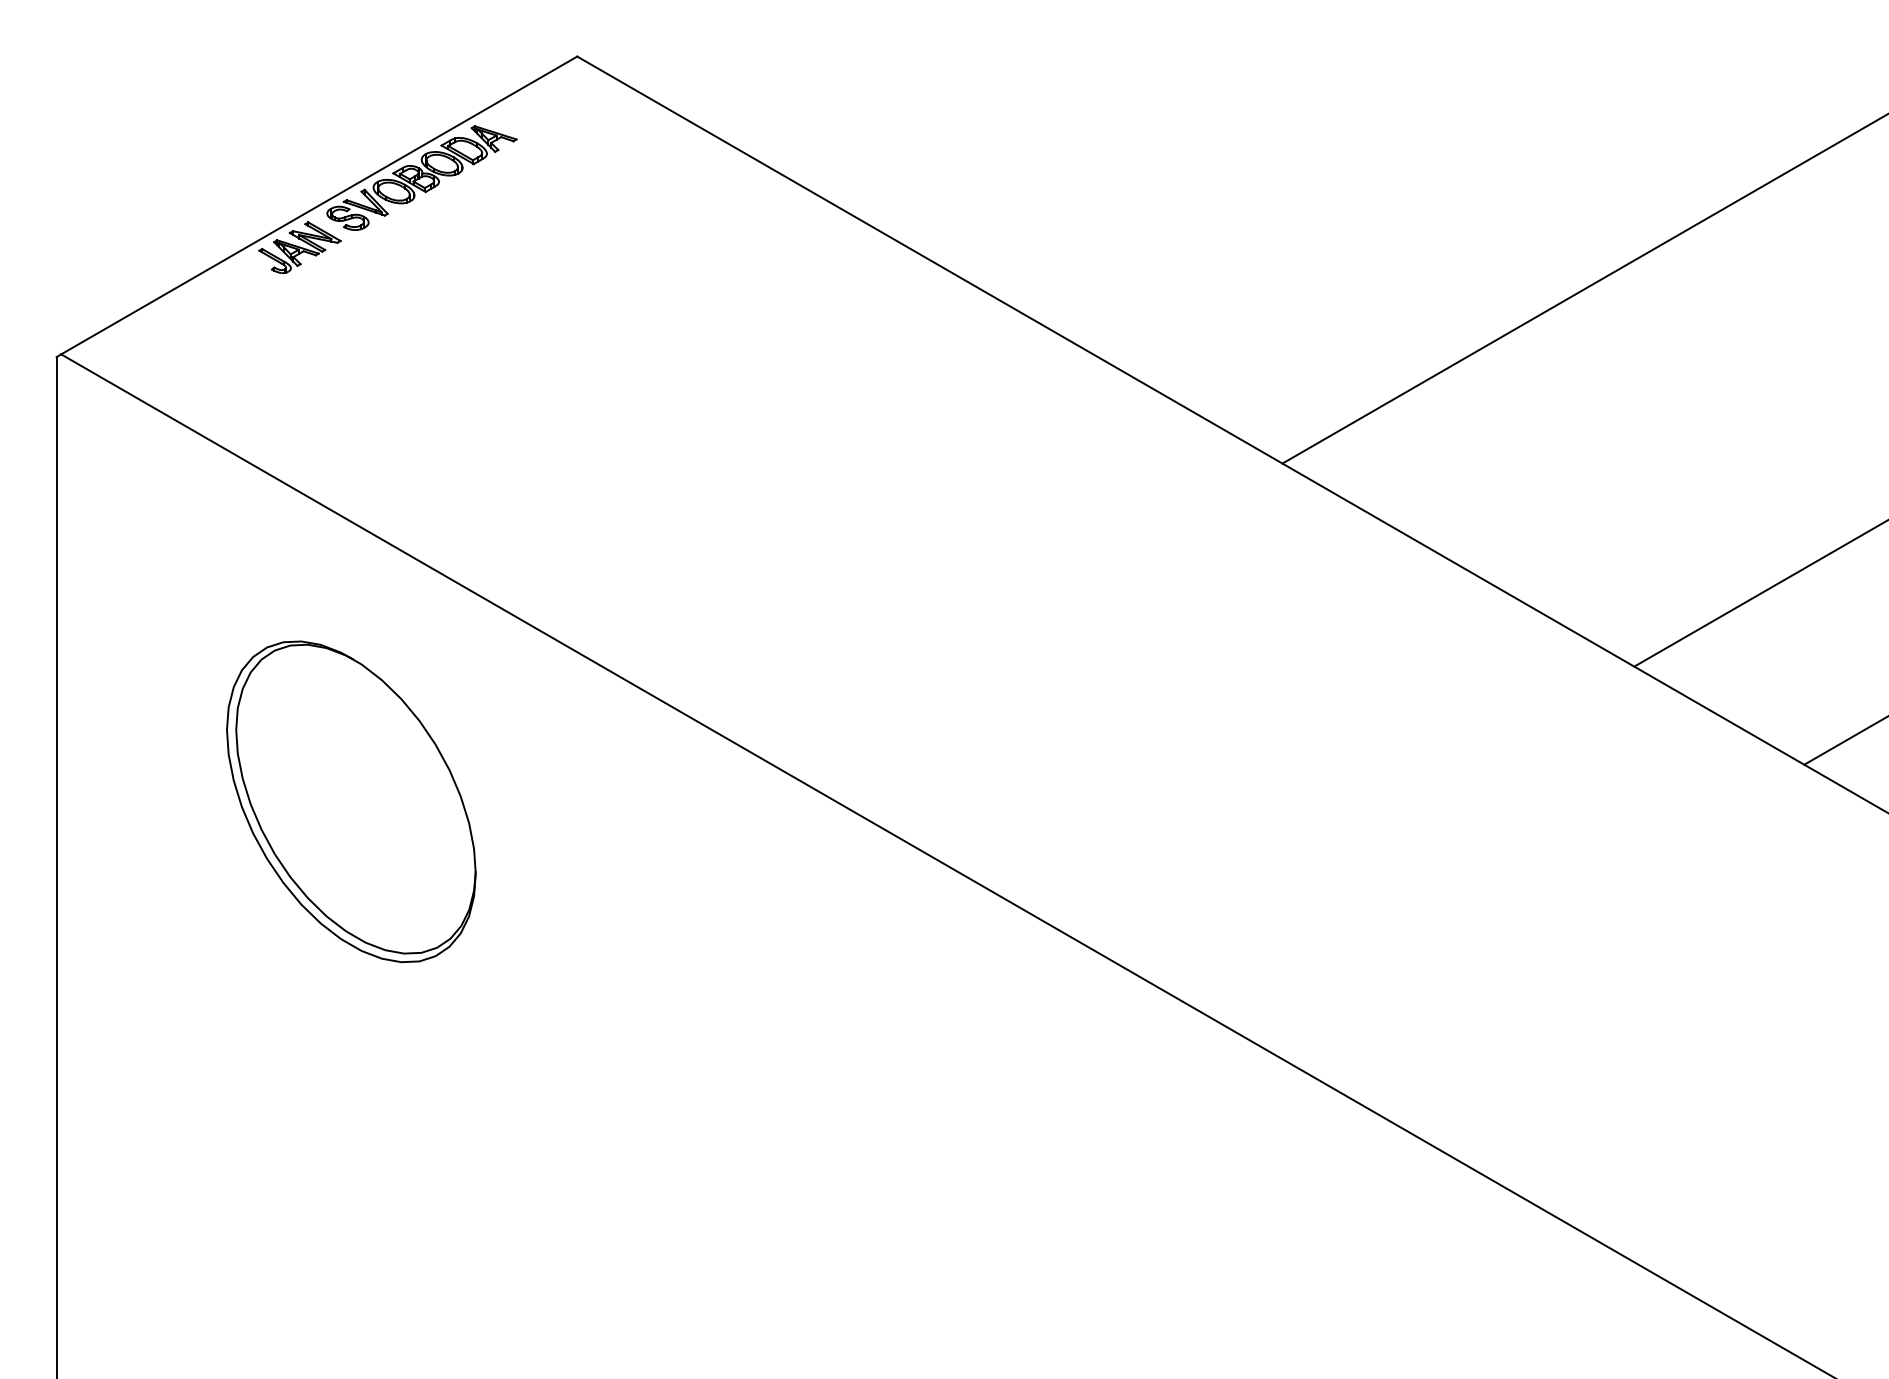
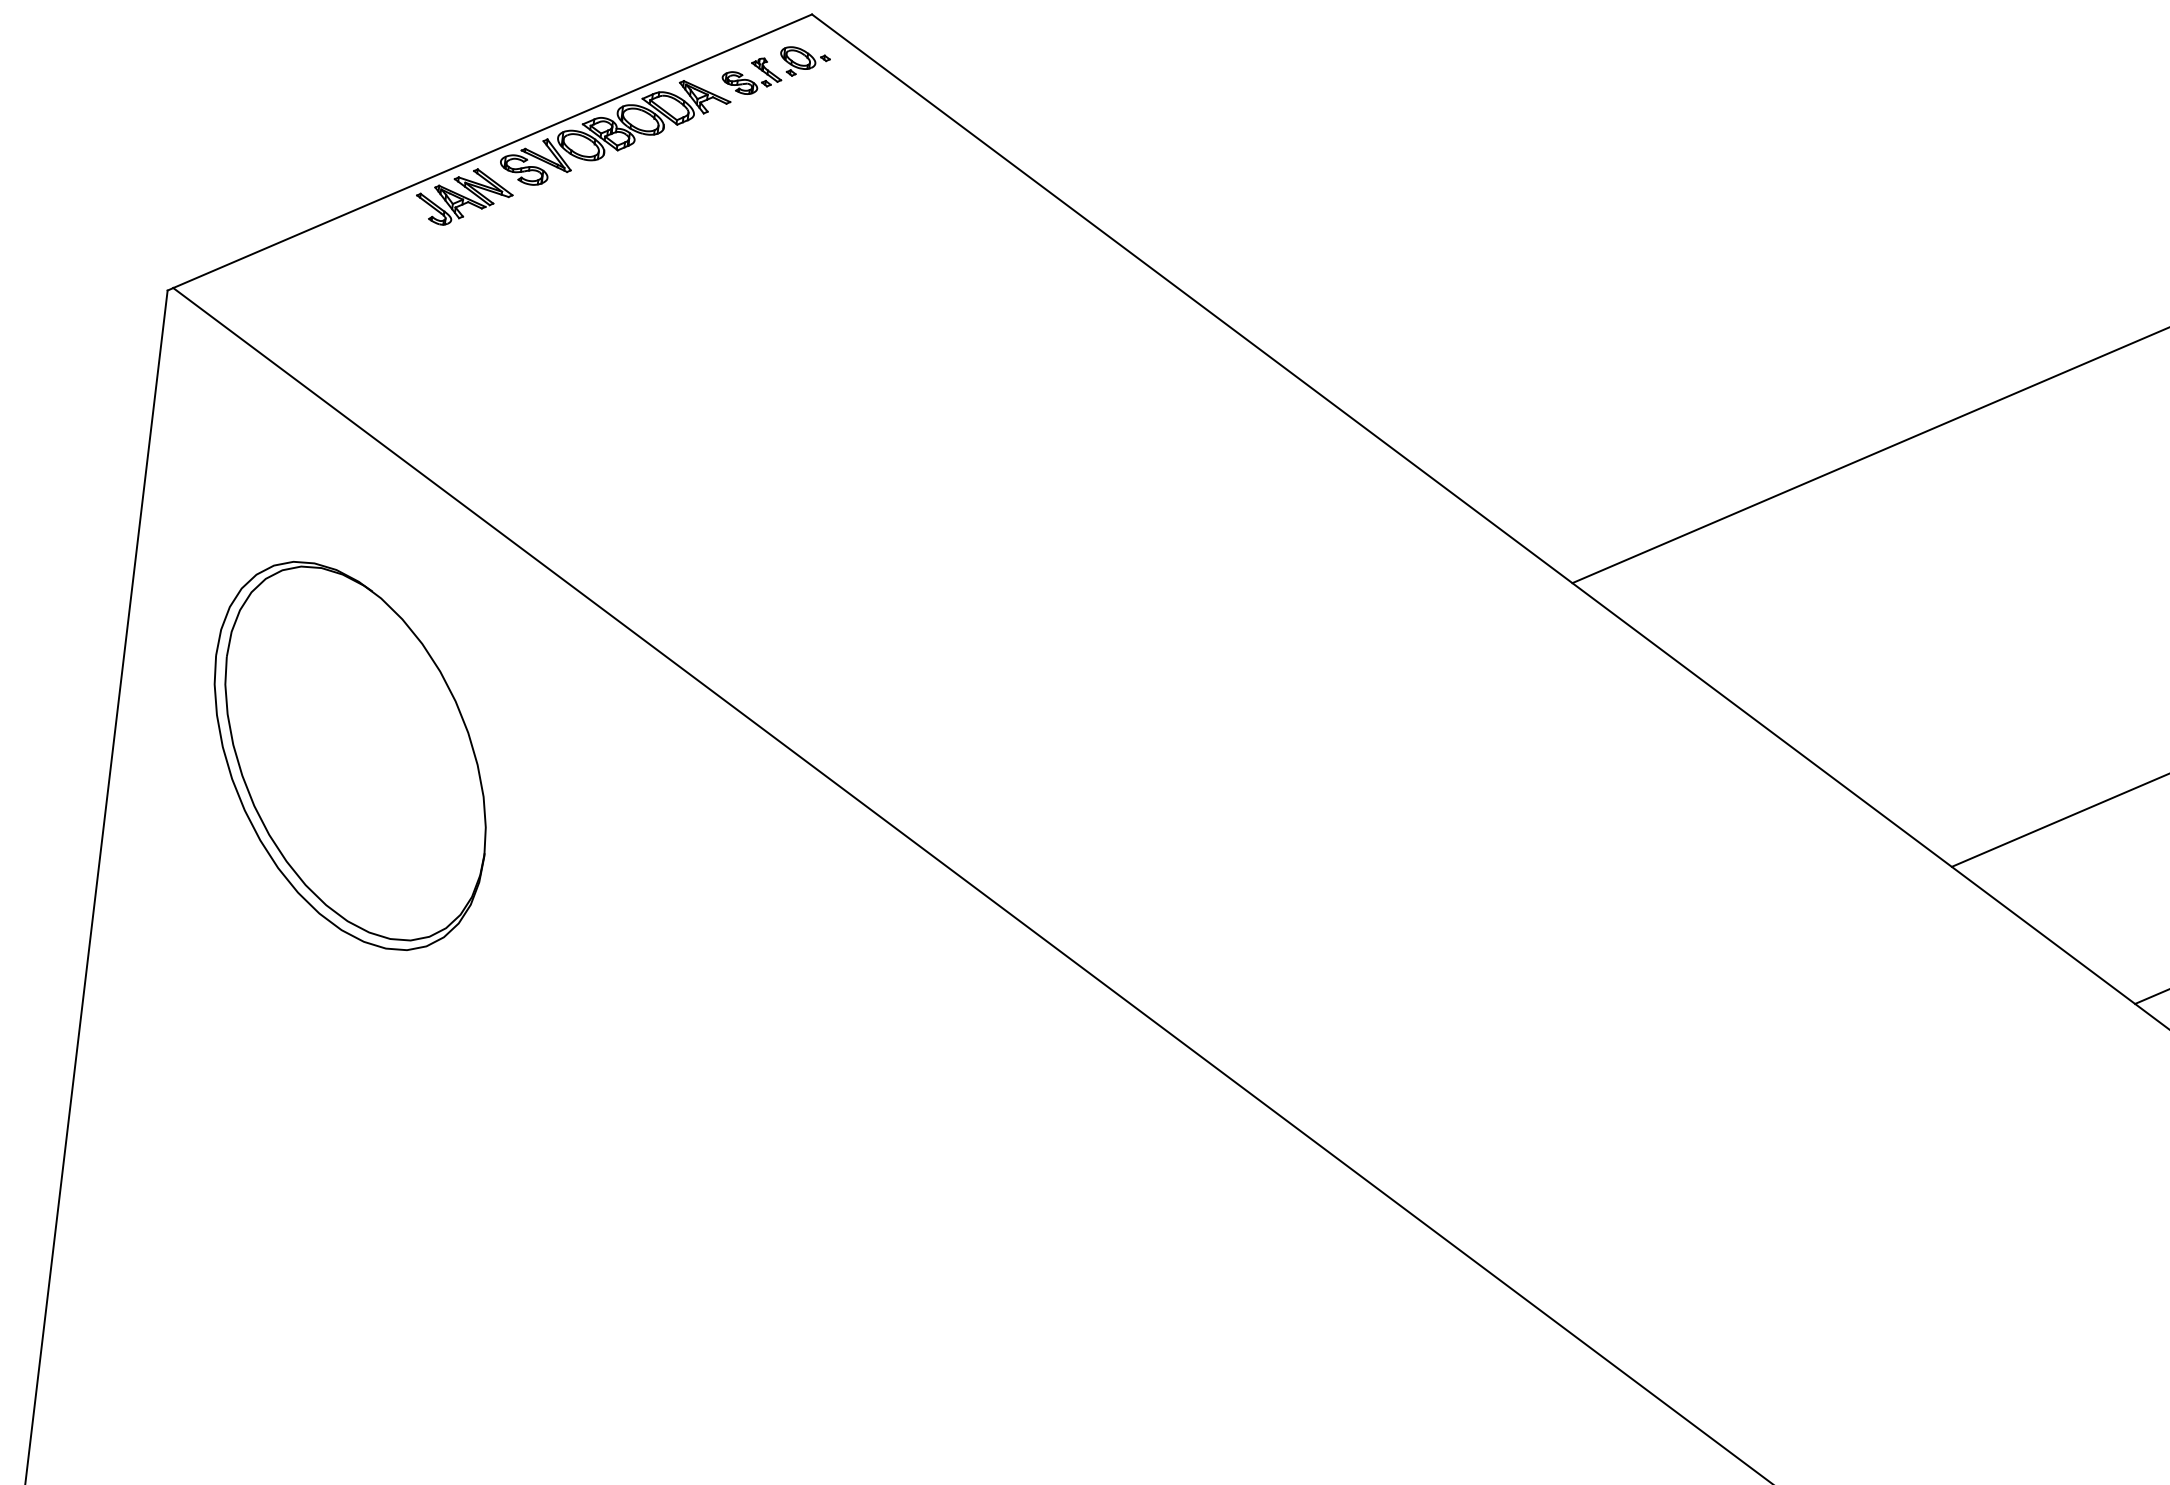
part: (551, 108) -> (774, 71), added
part: (351, 801) -> (350, 755), moved

